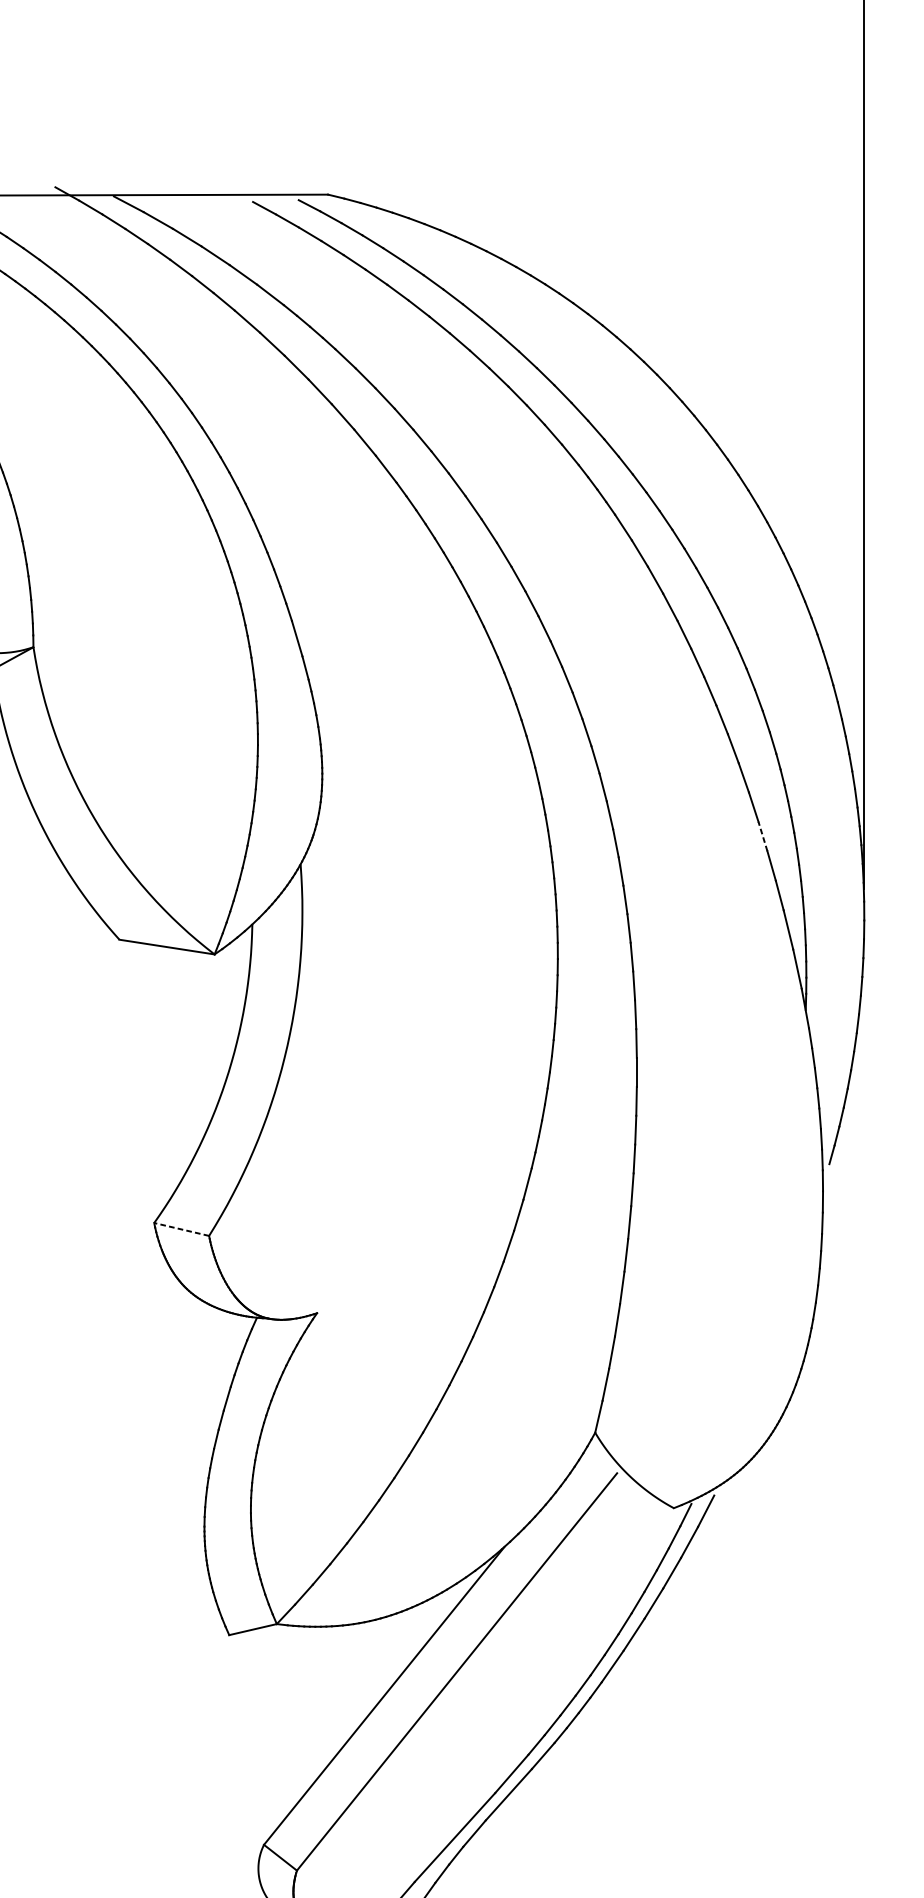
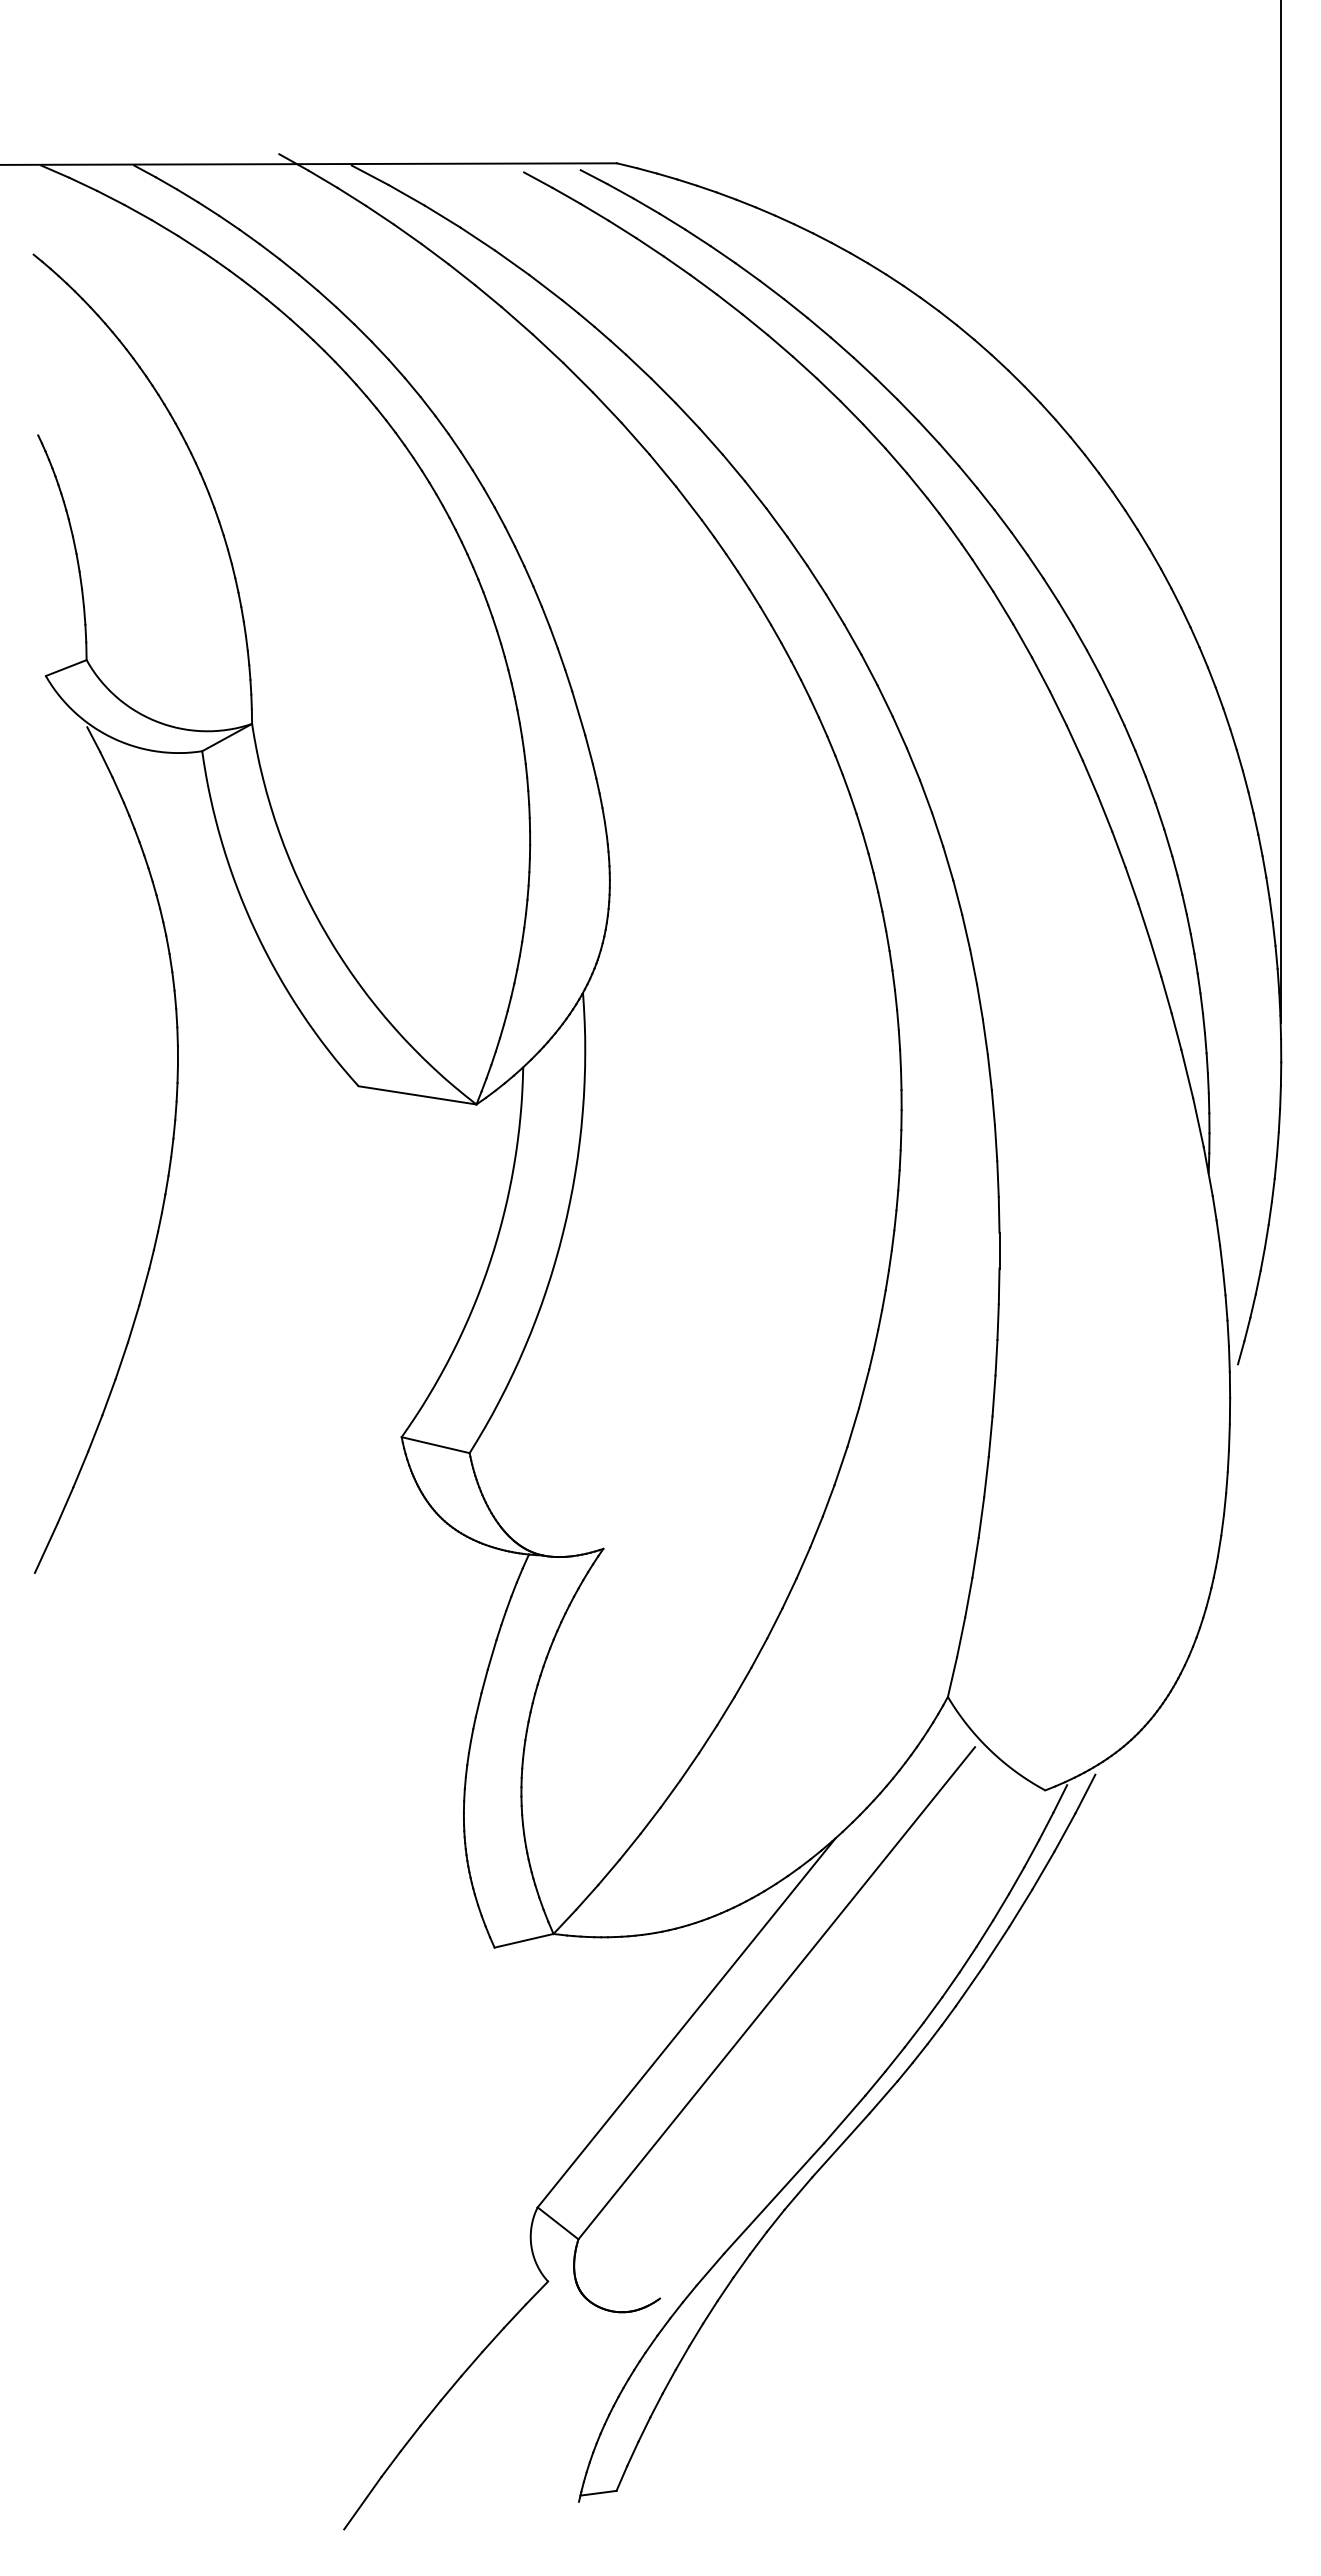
line: (762, 835) -> (1155, 957), dashed -> solid
line: (181, 1229) -> (435, 1445), dashed -> solid

